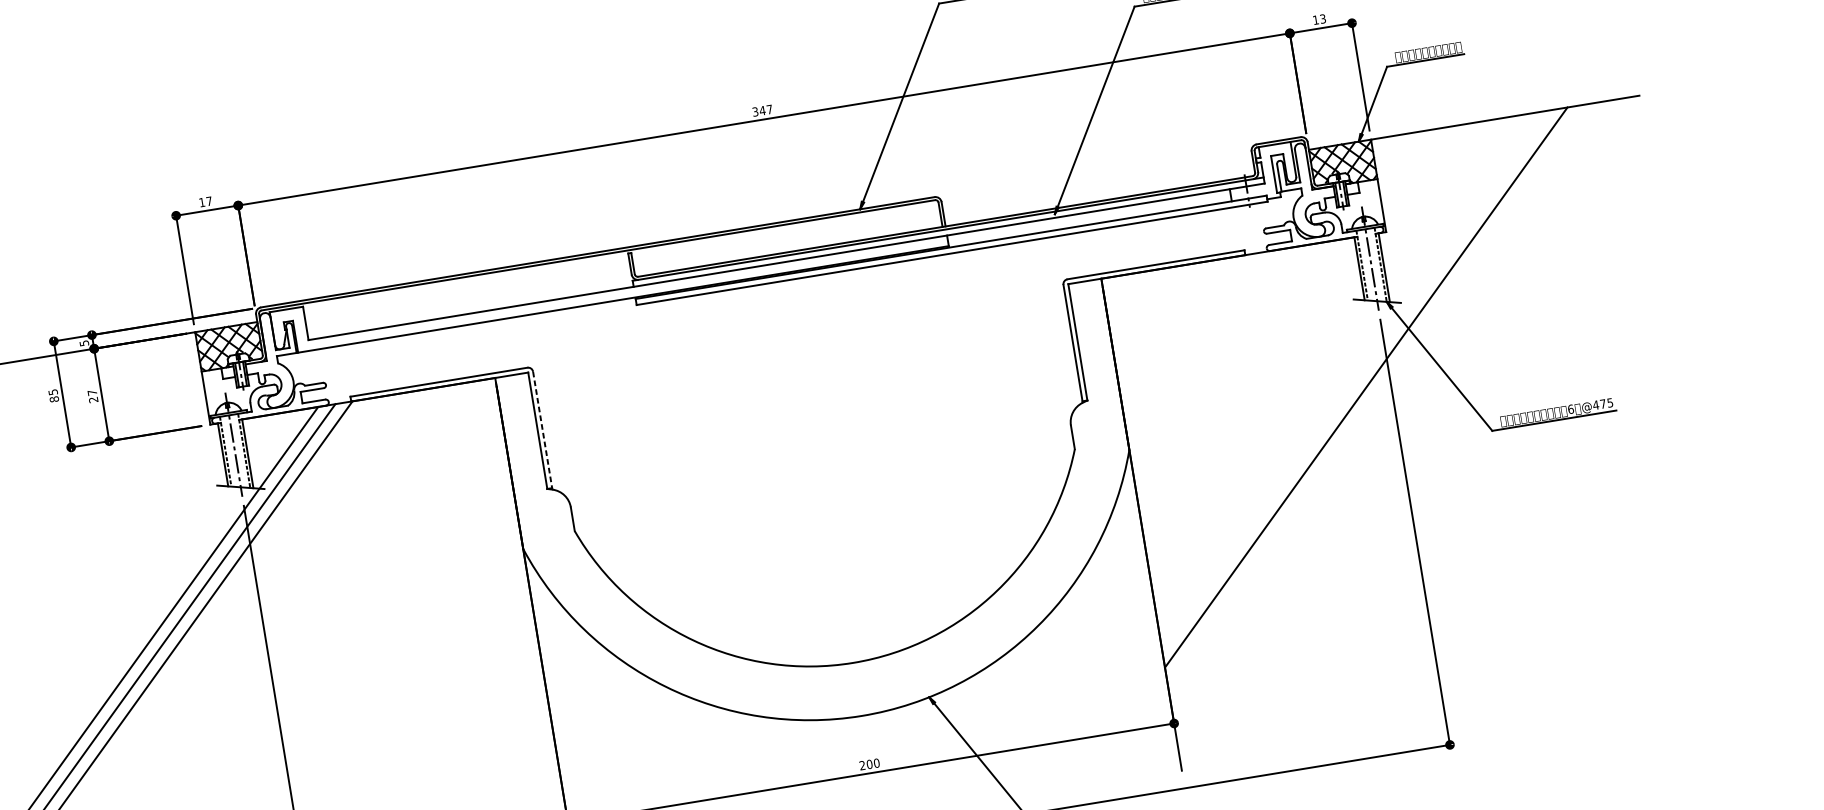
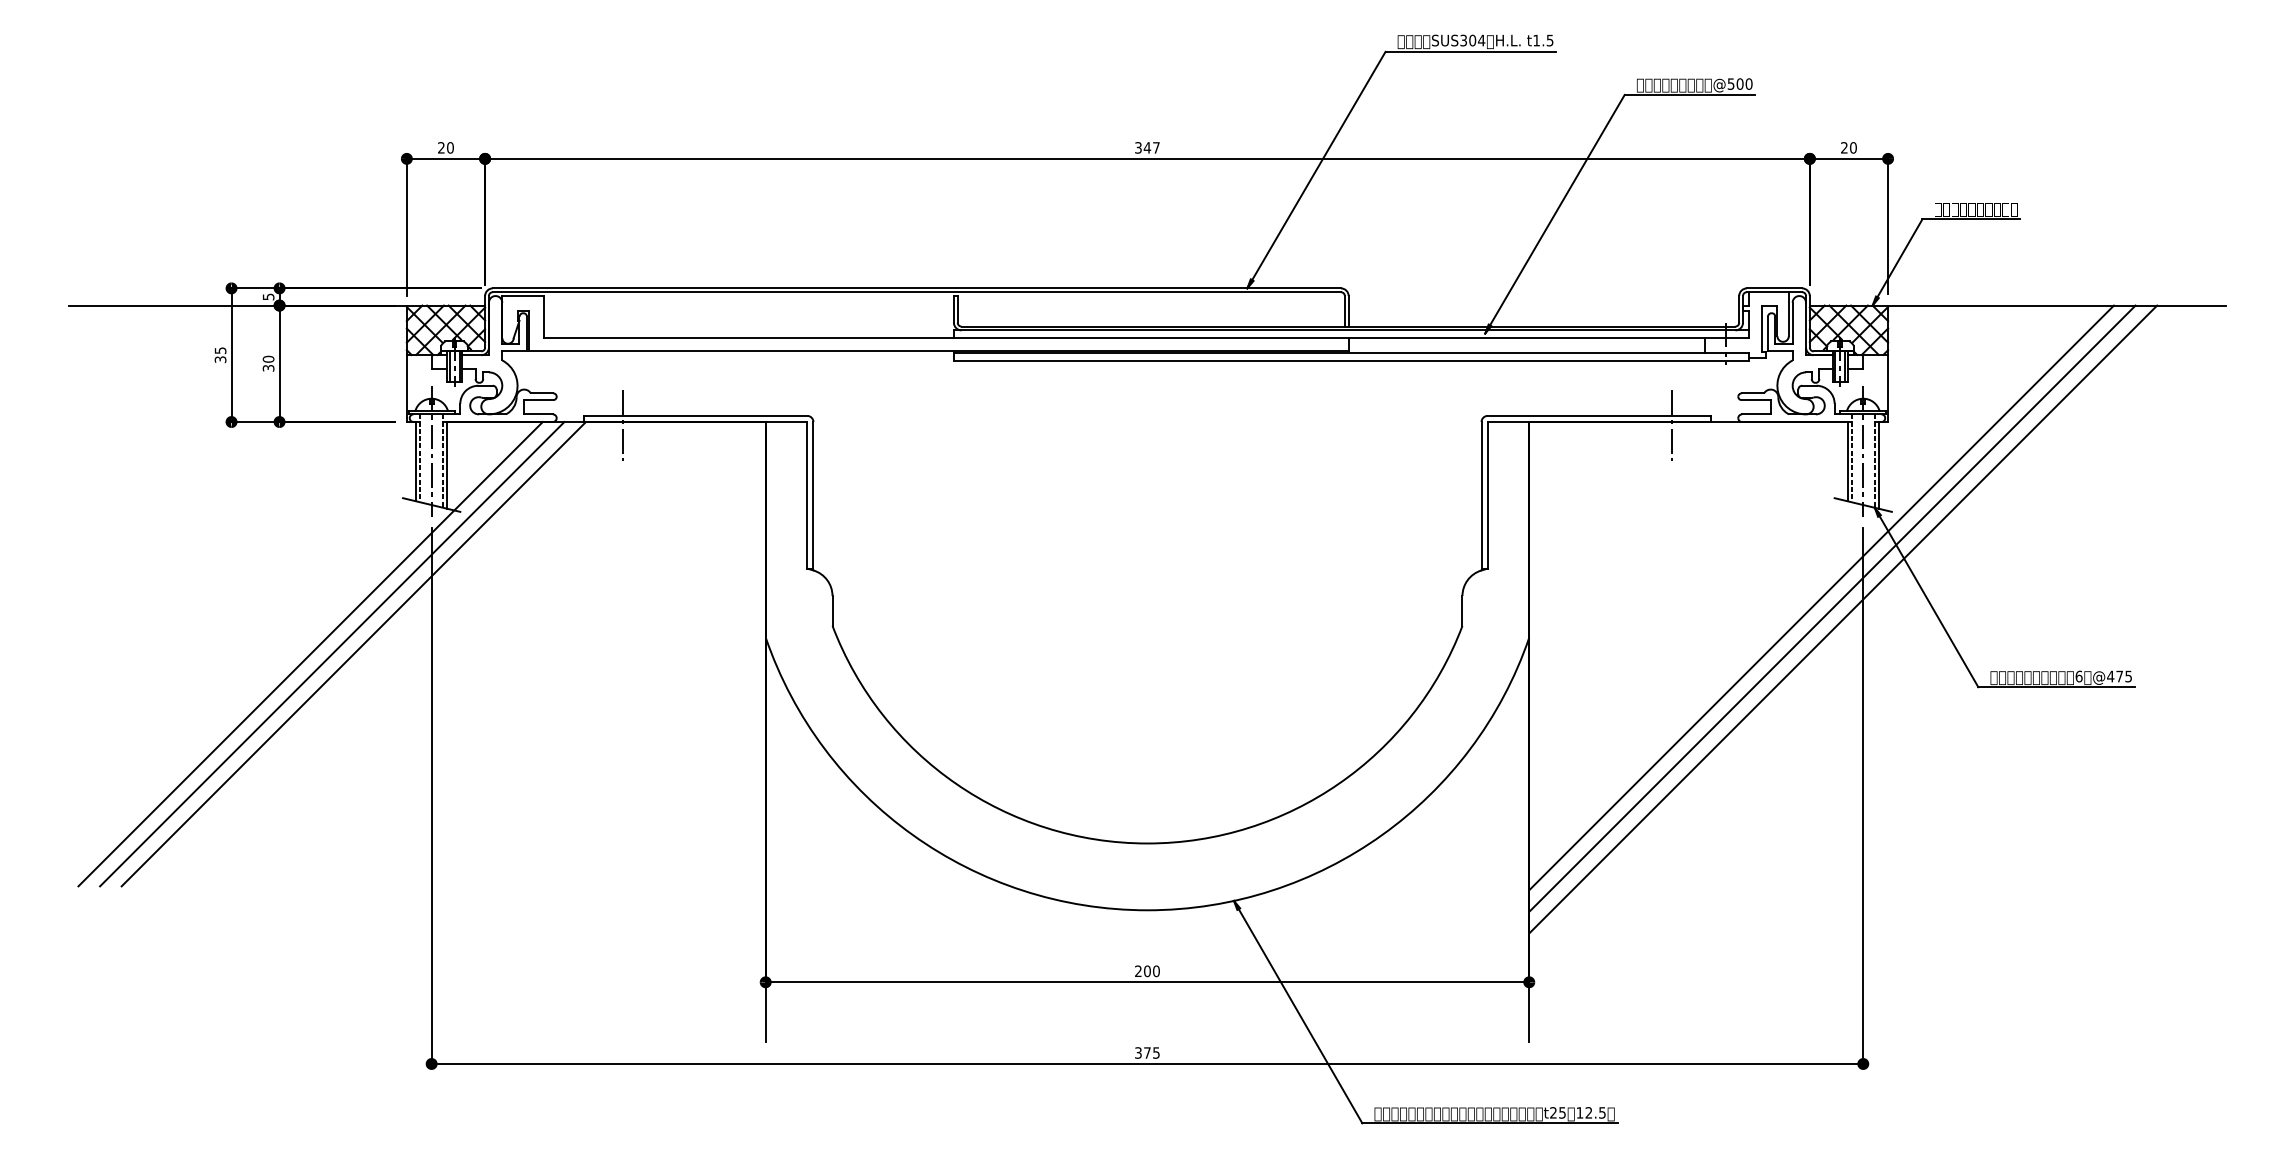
text: (1319, 19) -> (1848, 147), 13 -> 20
text: (205, 201) -> (445, 147), 17 -> 20
line: (1215, 262) -> (1672, 425), added
line: (1356, 380) -> (1821, 597), added
line: (1376, 394) -> (1843, 619), added
text: (92, 396) -> (268, 363), 27 -> 30
text: (54, 399) -> (220, 359), 85 -> 35
line: (381, 399) -> (622, 425), added
line: (542, 430) -> (813, 495), dashed -> solid

